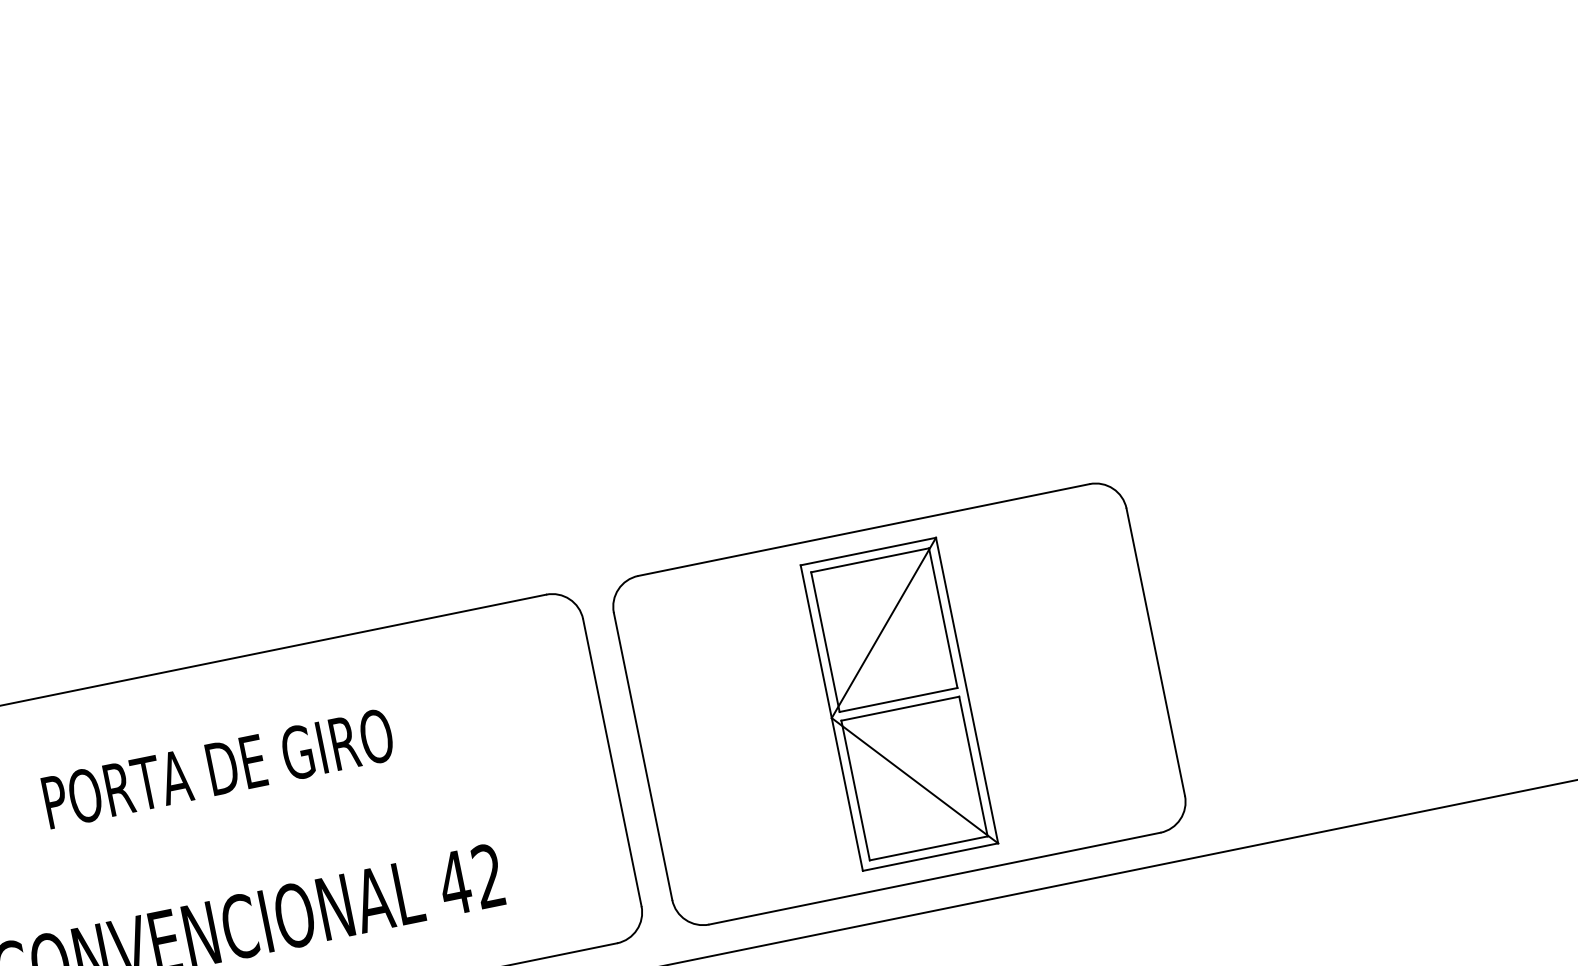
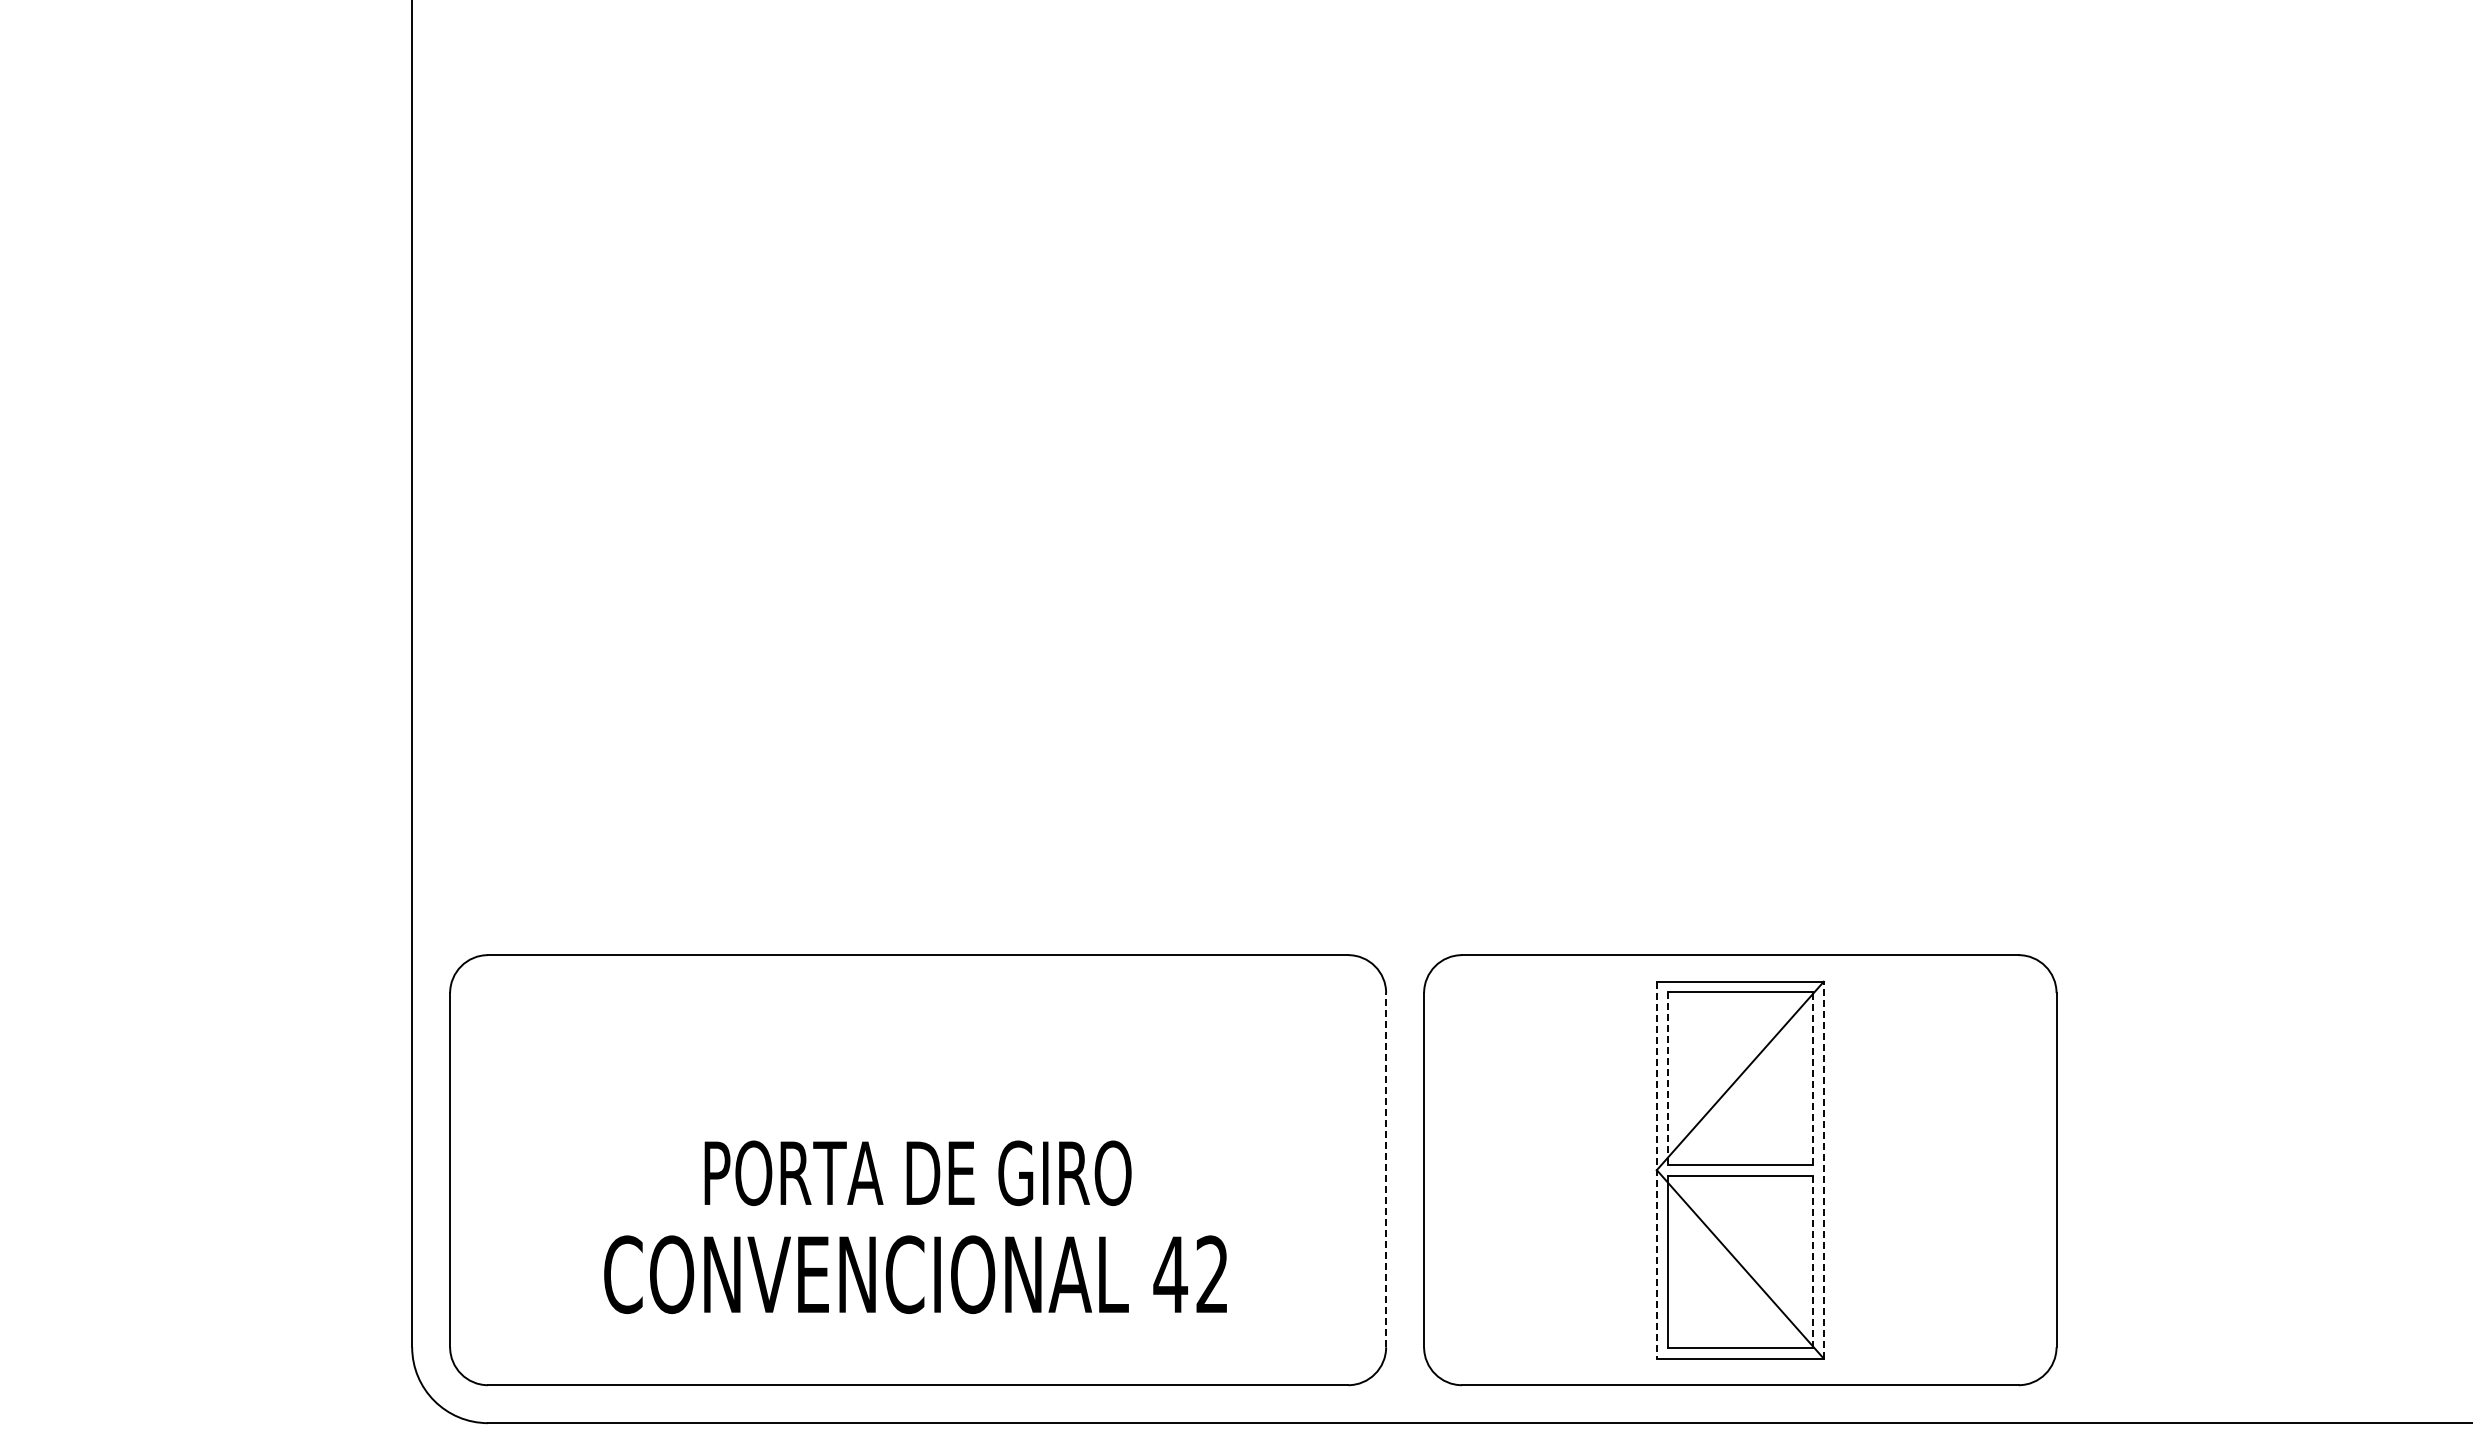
line: (943, 617) -> (1813, 1078), solid -> dashed
line: (825, 642) -> (1667, 1079), solid -> dashed
line: (966, 690) -> (1823, 1169), solid -> dashed
line: (831, 718) -> (1656, 1170), solid -> dashed
line: (612, 762) -> (1386, 1169), solid -> dashed
line: (973, 766) -> (1813, 1261), solid -> dashed
text: (217, 768) -> (917, 1173), moved

